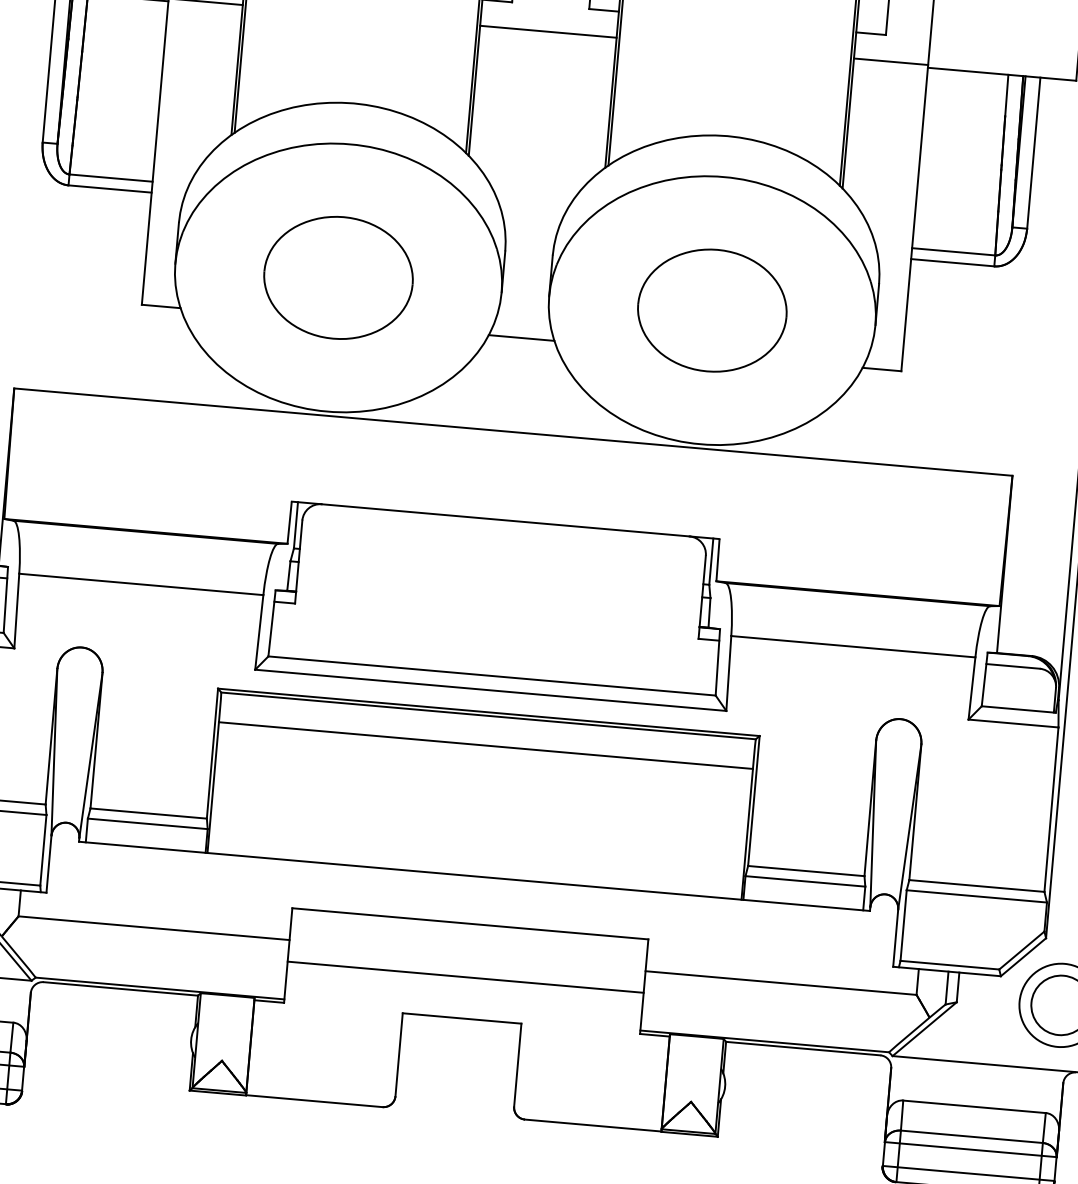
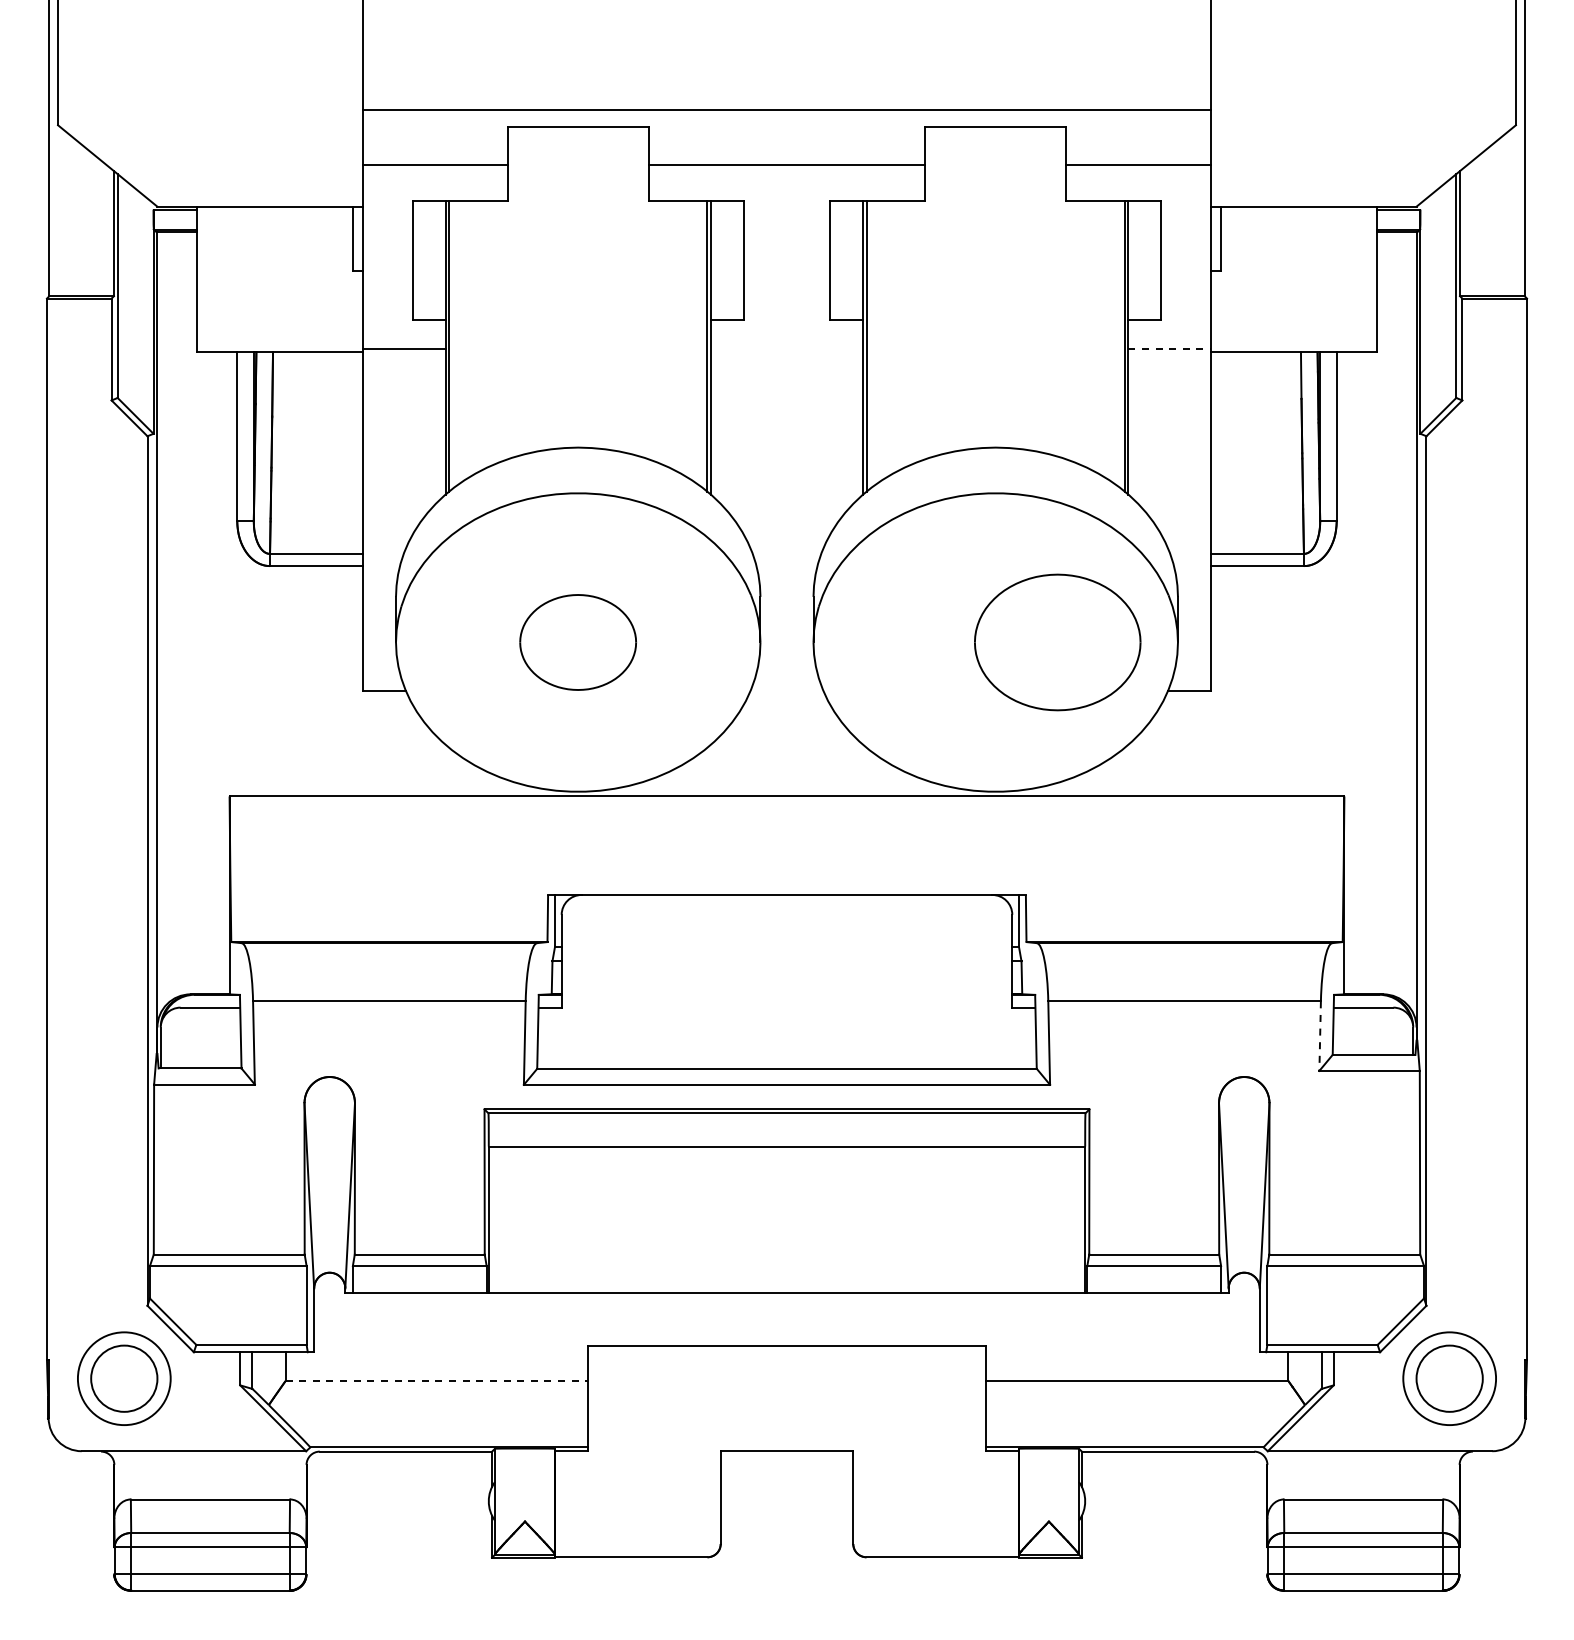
line: (547, 31) -> (786, 349), removed
line: (891, 61) -> (1170, 349), solid -> dashed
part: (337, 277) -> (577, 642), size x0.7
part: (712, 310) -> (1057, 642), moved
line: (521, 338) -> (786, 691), removed
line: (972, 688) -> (1320, 1036), solid -> dashed
line: (154, 928) -> (437, 1381), solid -> dashed
line: (465, 977) -> (786, 1405), removed

